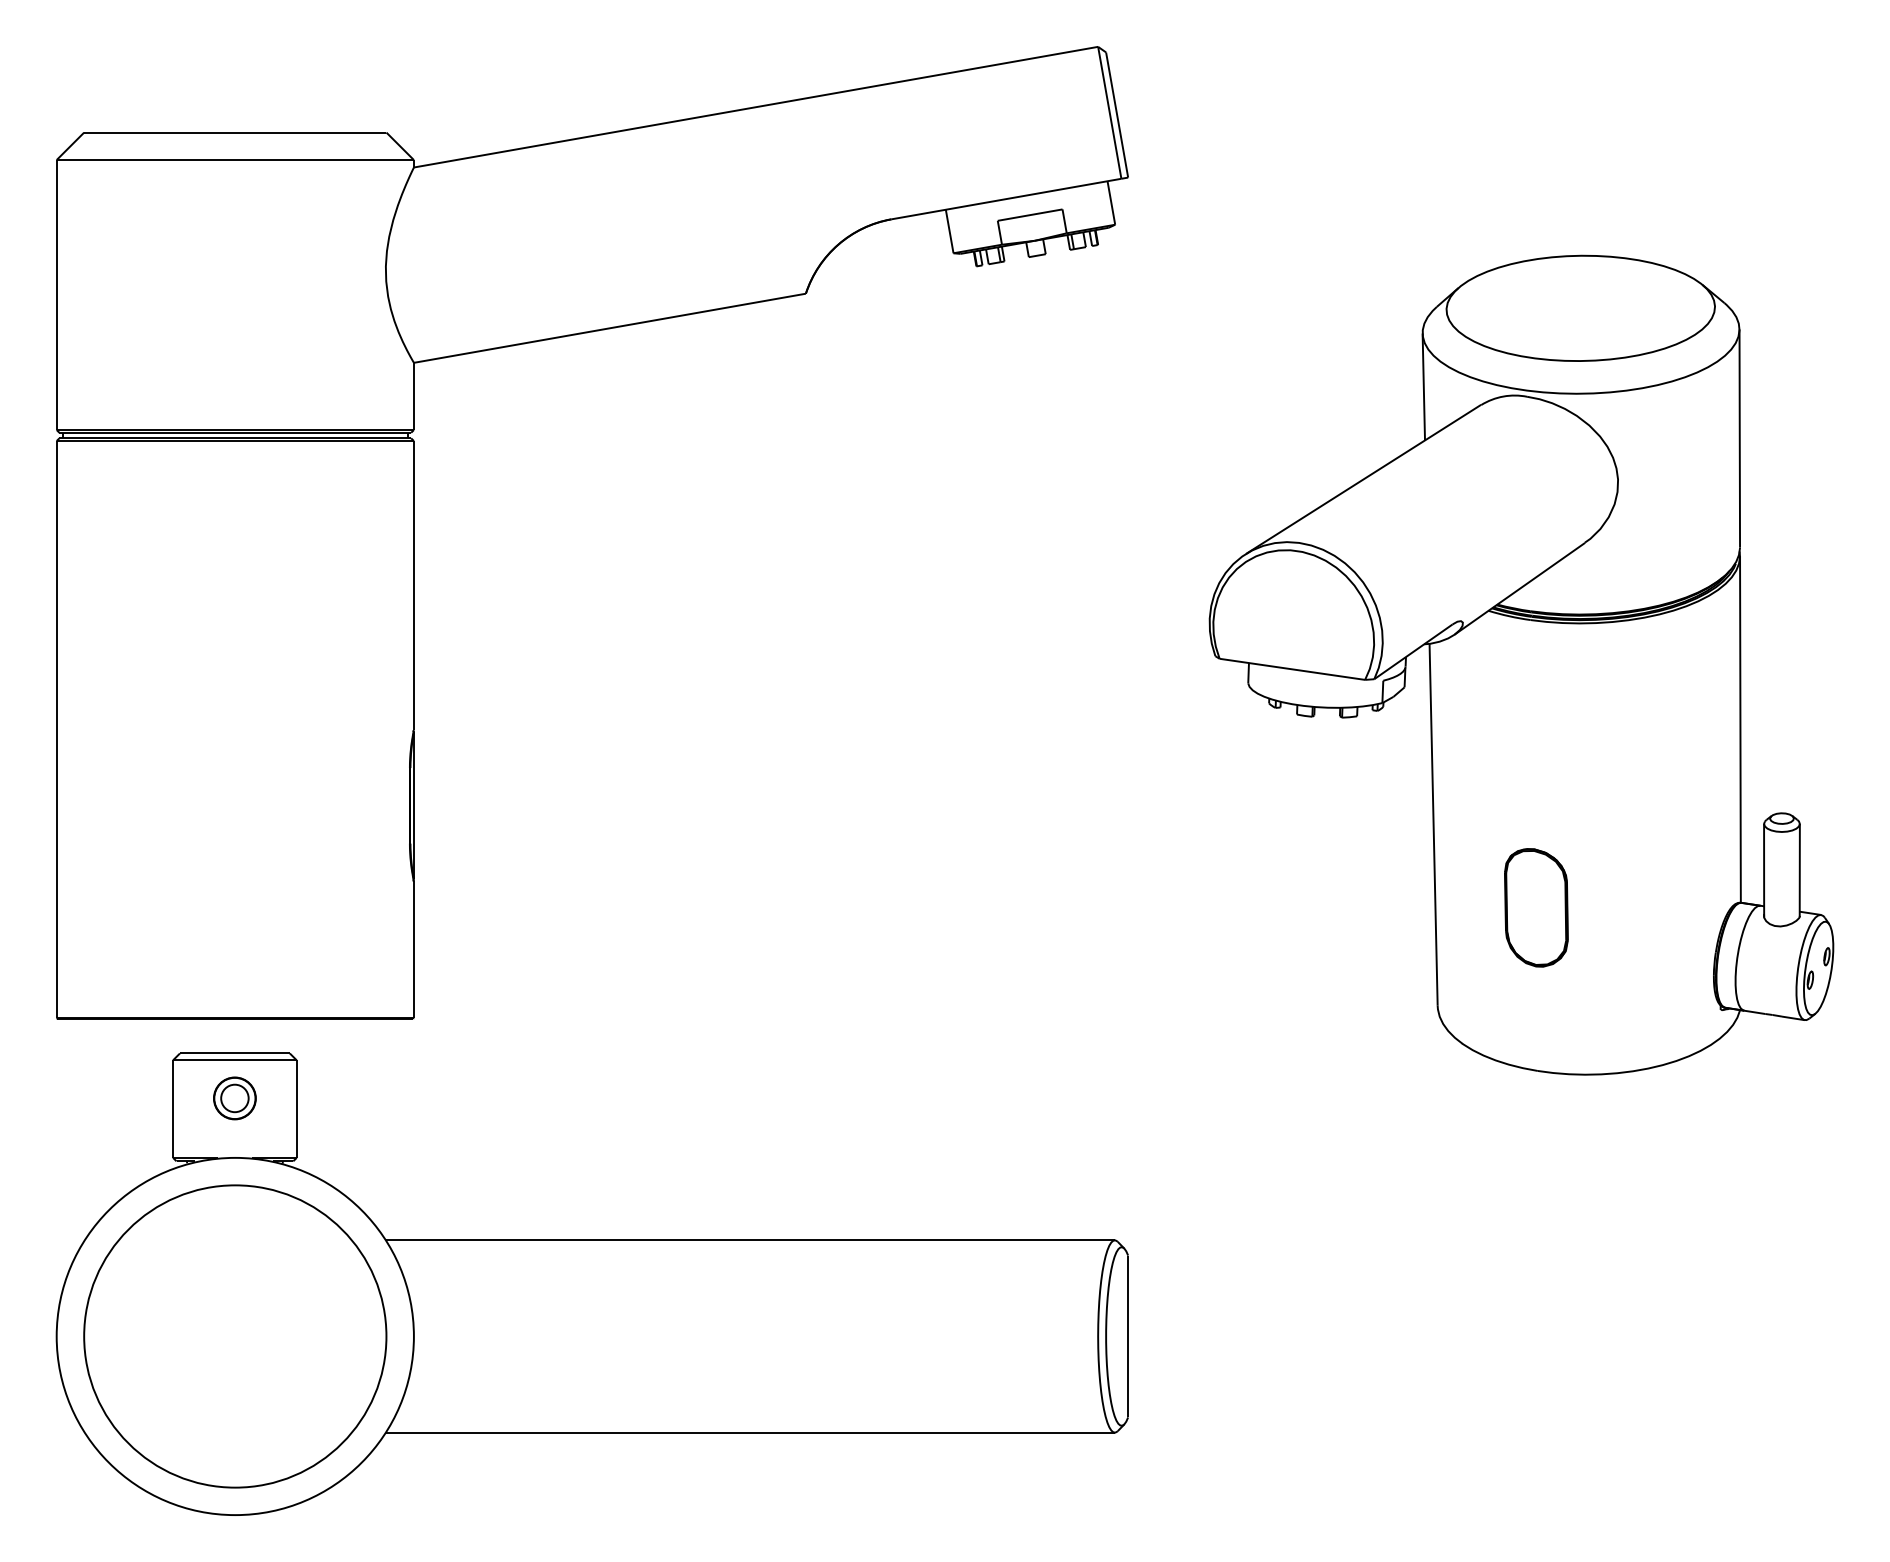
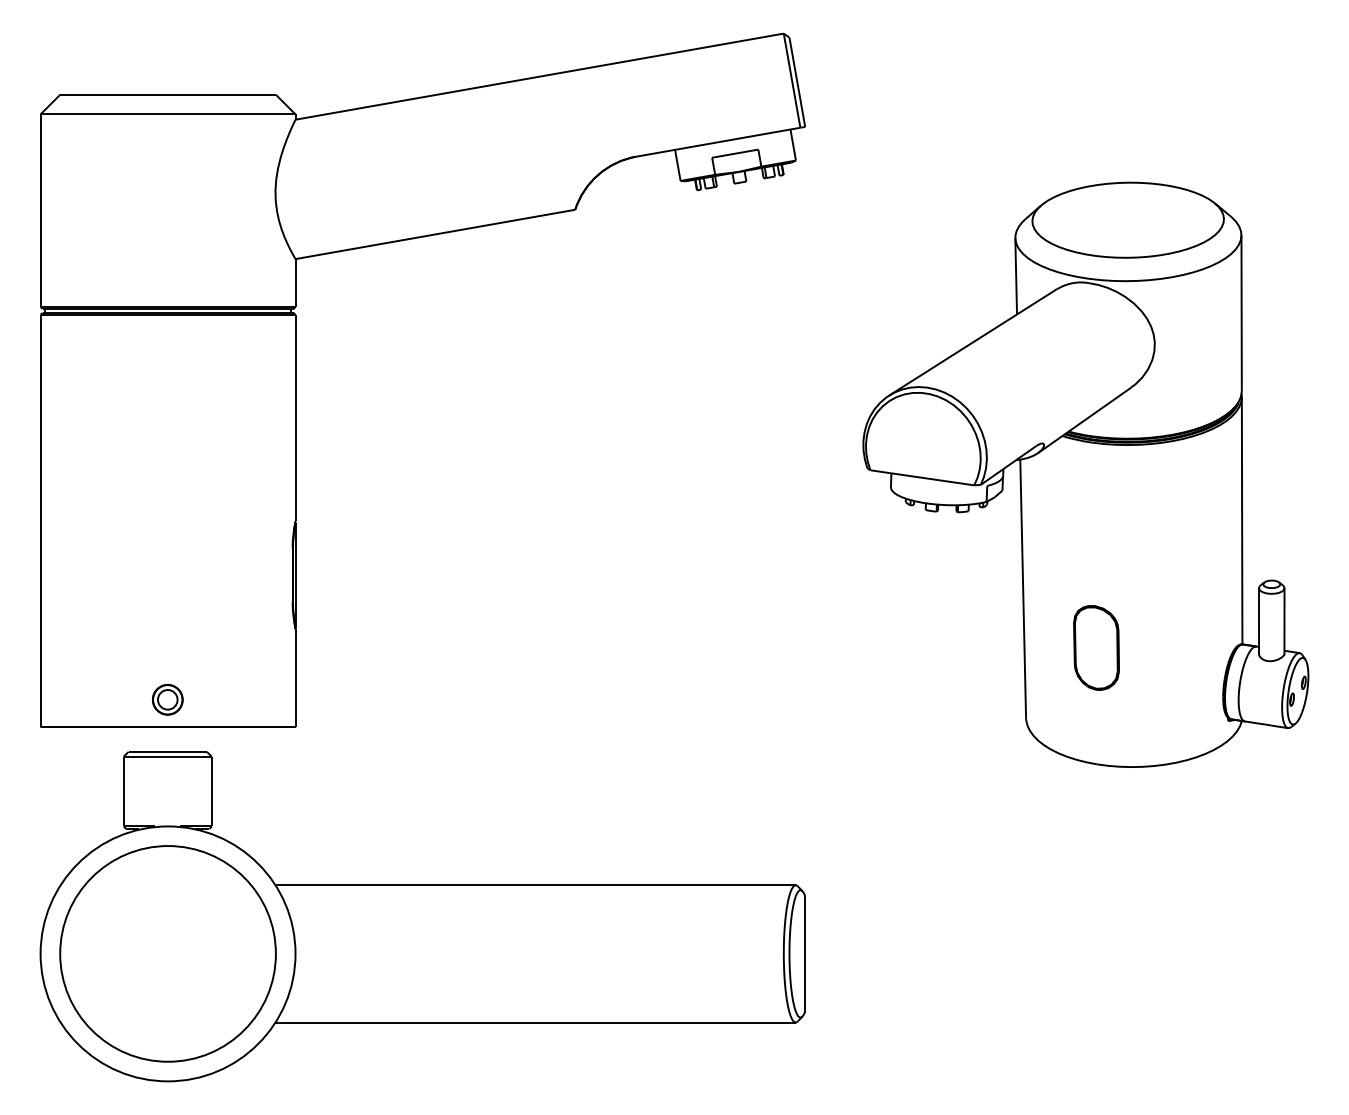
part: (234, 1098) -> (167, 699), moved

